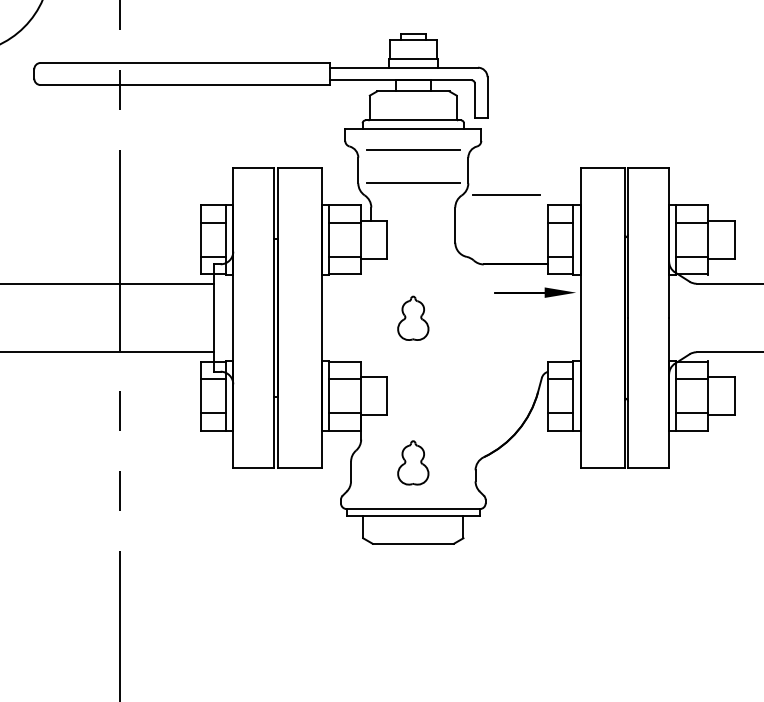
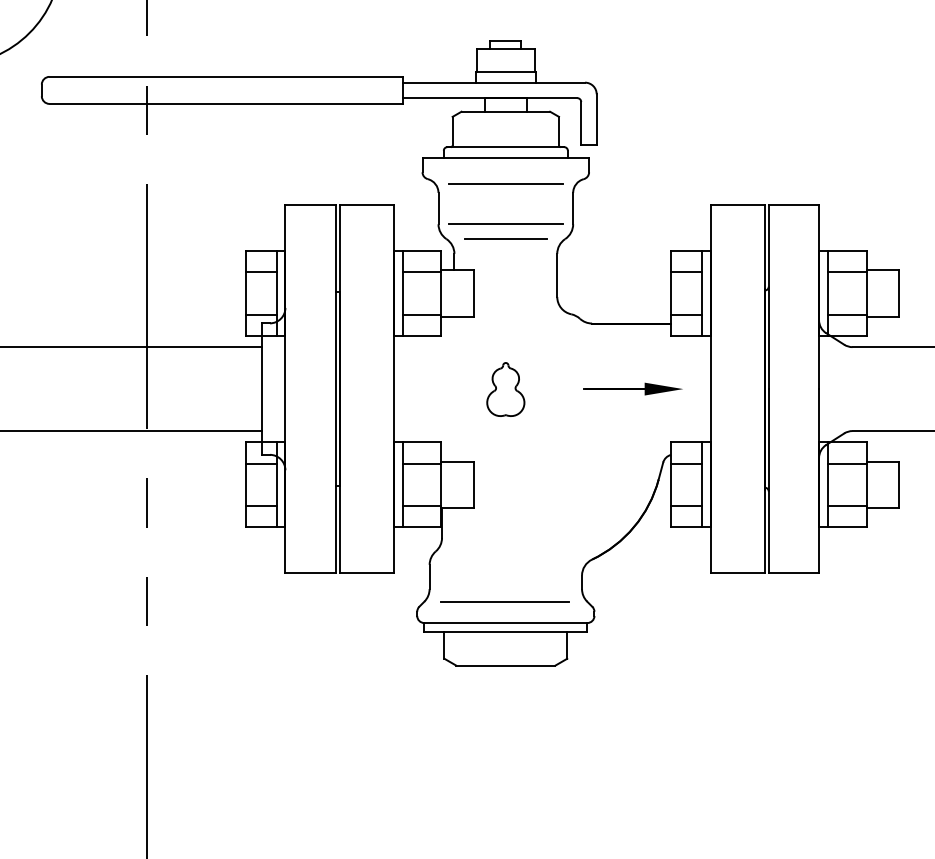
line: (506, 194) -> (505, 238), moved
part: (534, 292) -> (632, 388), moved
part: (413, 462) -> (505, 566), removed
line: (412, 491) -> (504, 601), added

